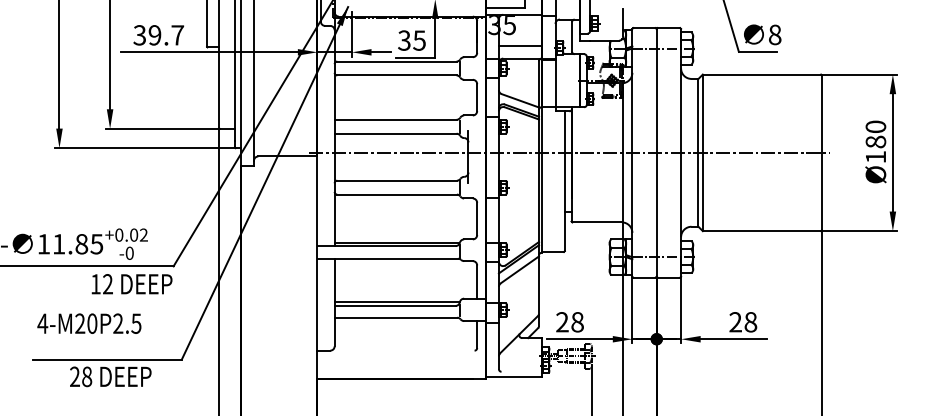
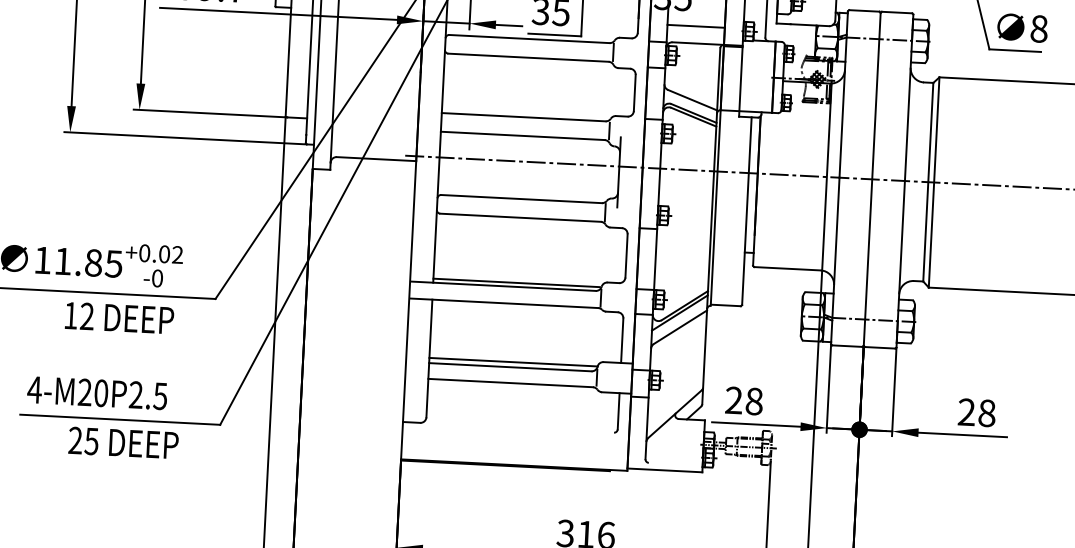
text: (131, 284) -> (118, 318), moved
text: (89, 323) -> (97, 392), moved
text: (86, 376) -> (91, 440), 28 -> 25

